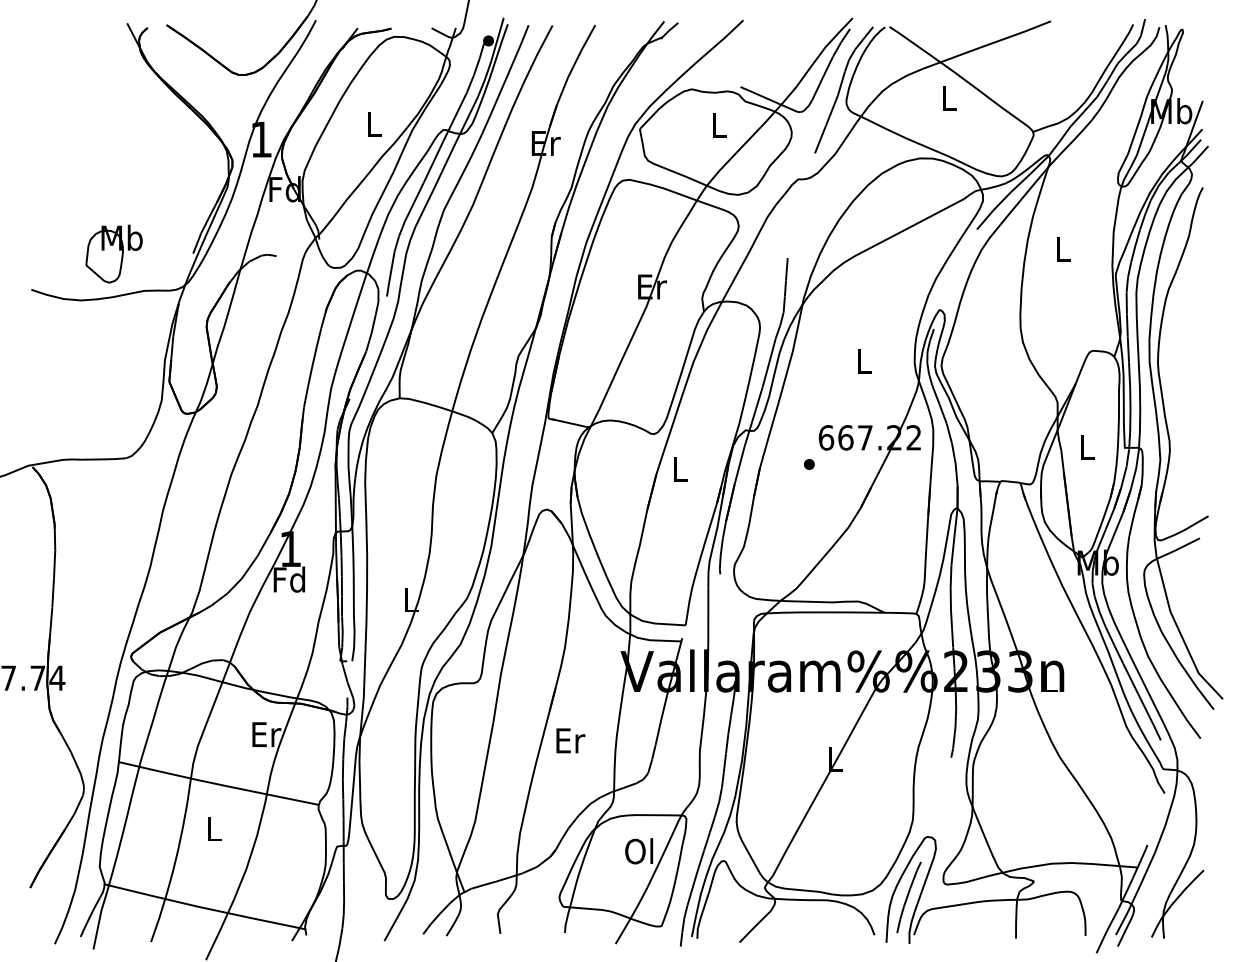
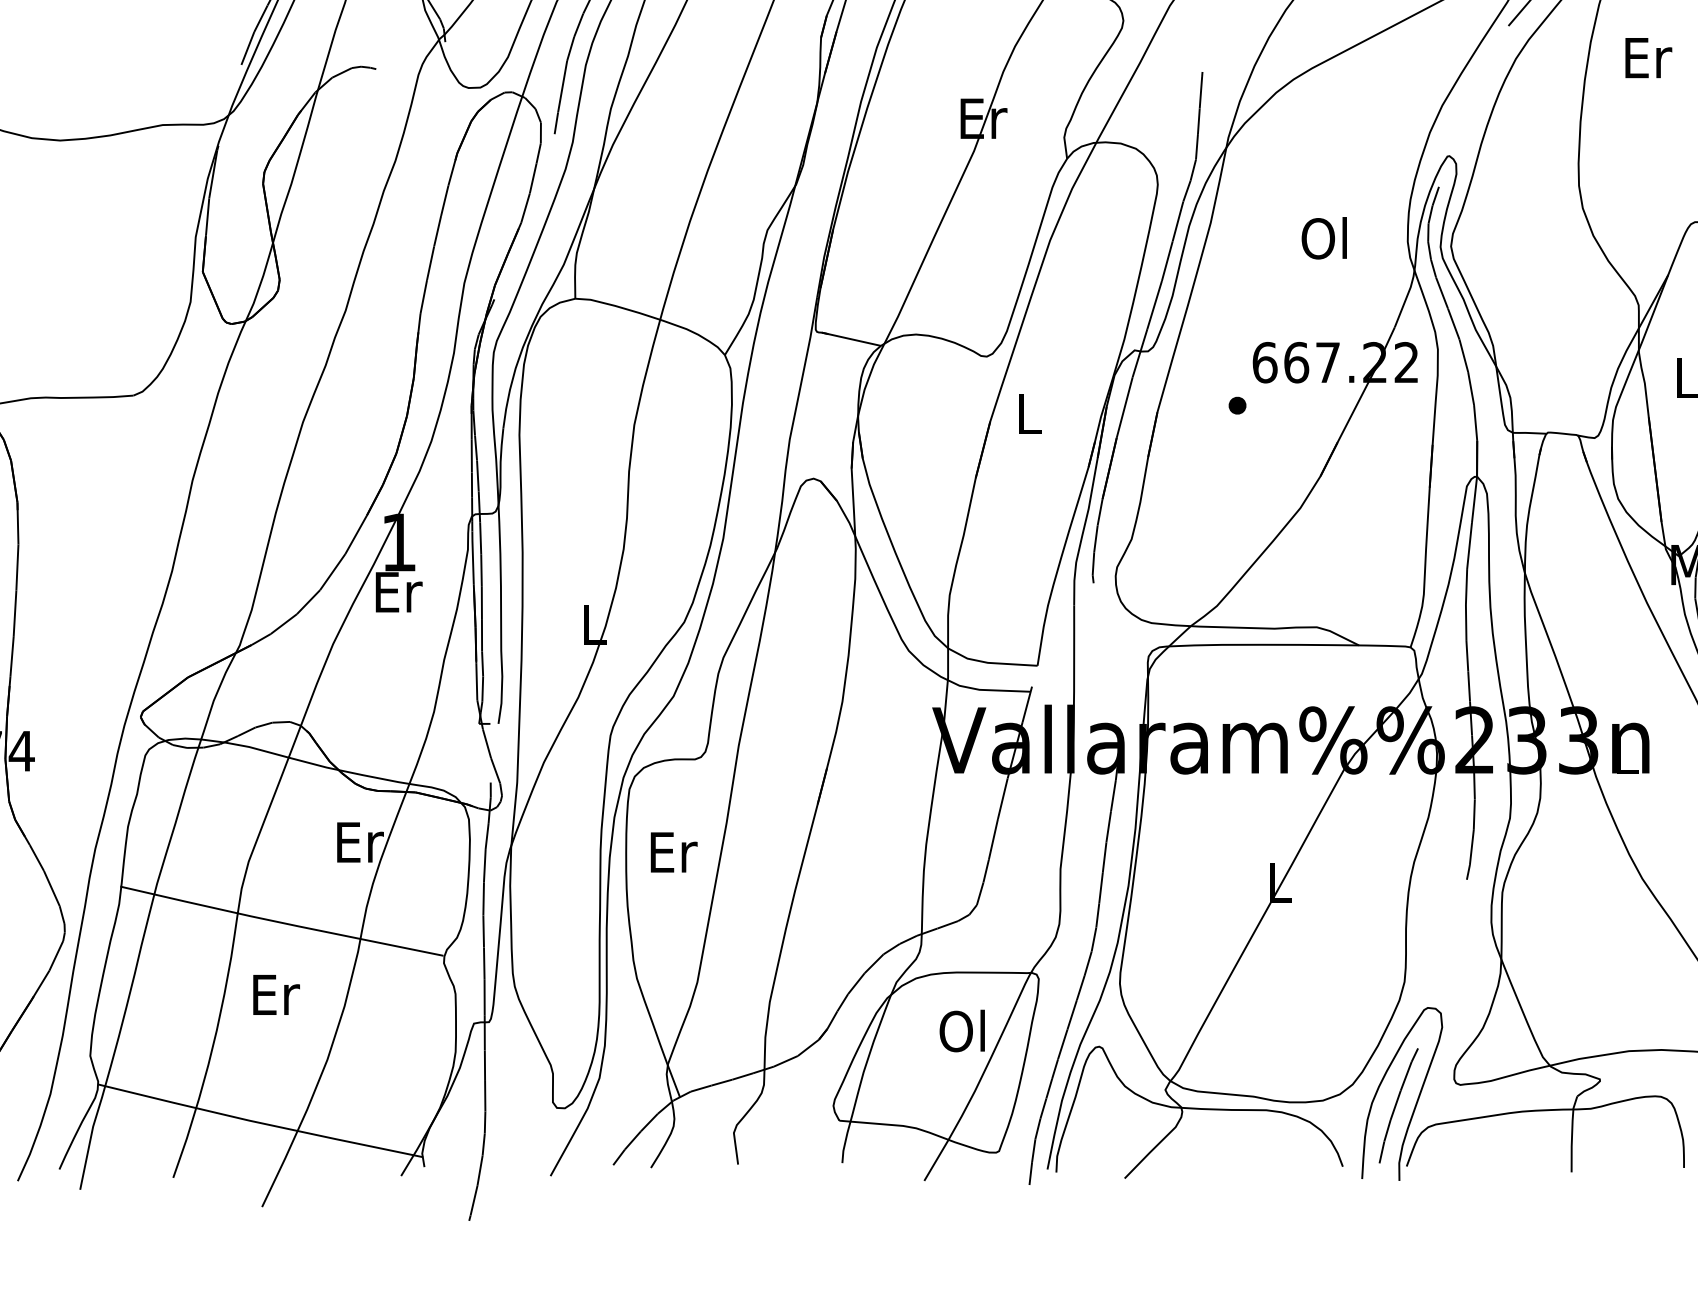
text: (1063, 249) -> (1648, 58), L -> Er
part: (113, 253) -> (112, 64), removed
text: (862, 360) -> (1323, 237), L -> Ol
text: (289, 579) -> (397, 591), Fd -> Er
text: (570, 740) -> (673, 851), moved
text: (214, 828) -> (275, 994), L -> Er

